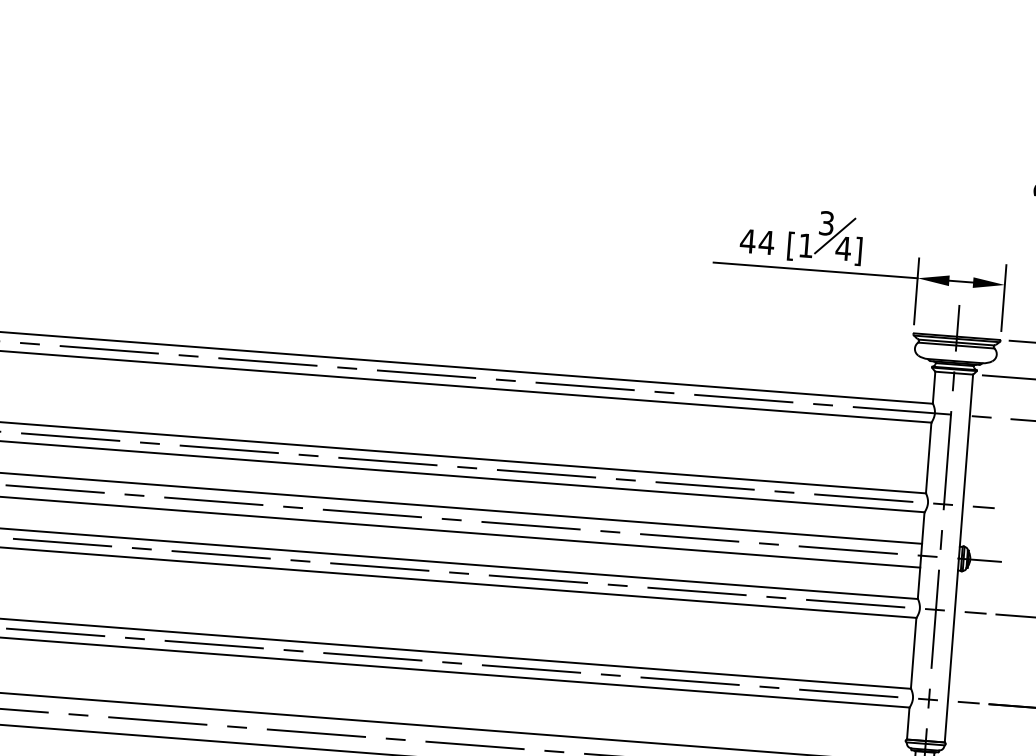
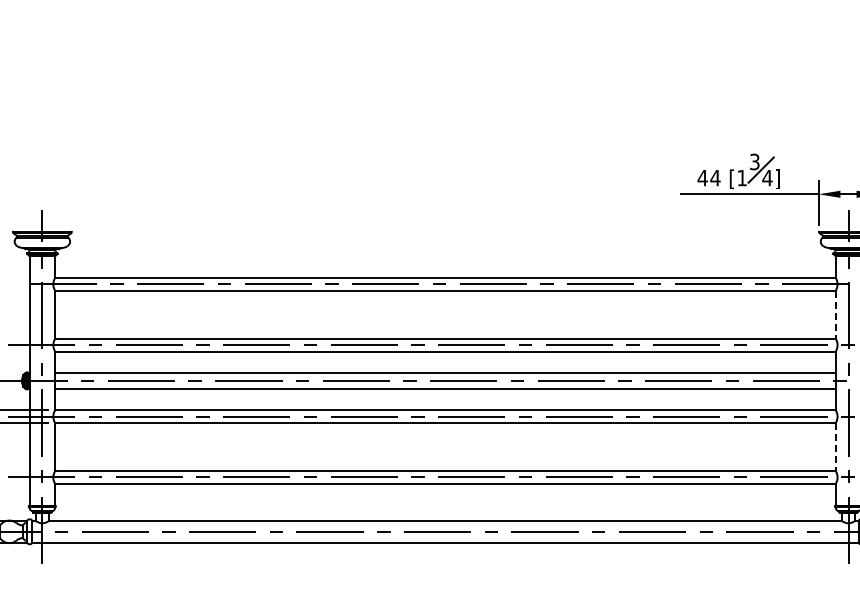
line: (928, 457) -> (835, 314), solid -> dashed
line: (913, 653) -> (835, 447), solid -> dashed

